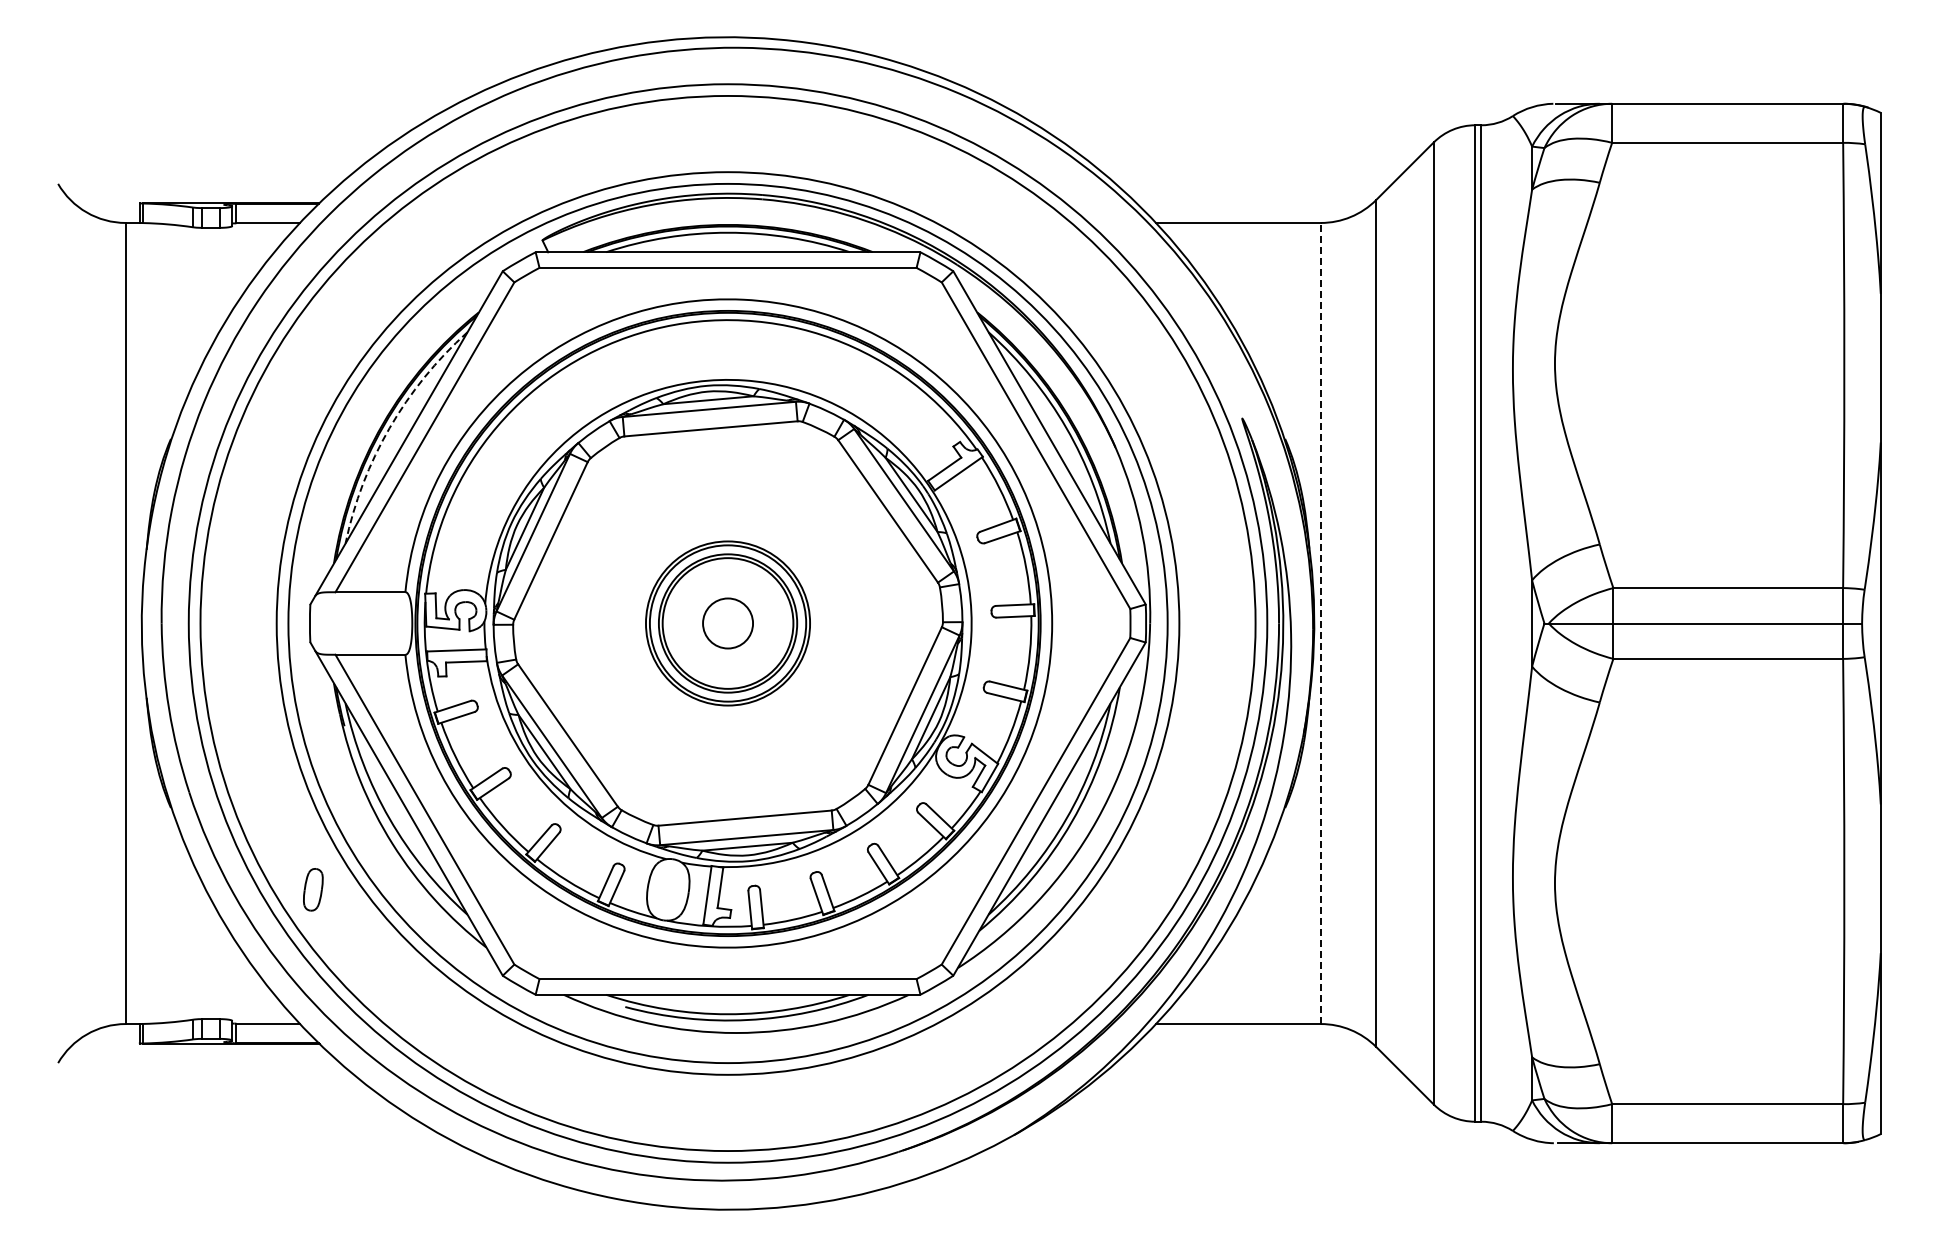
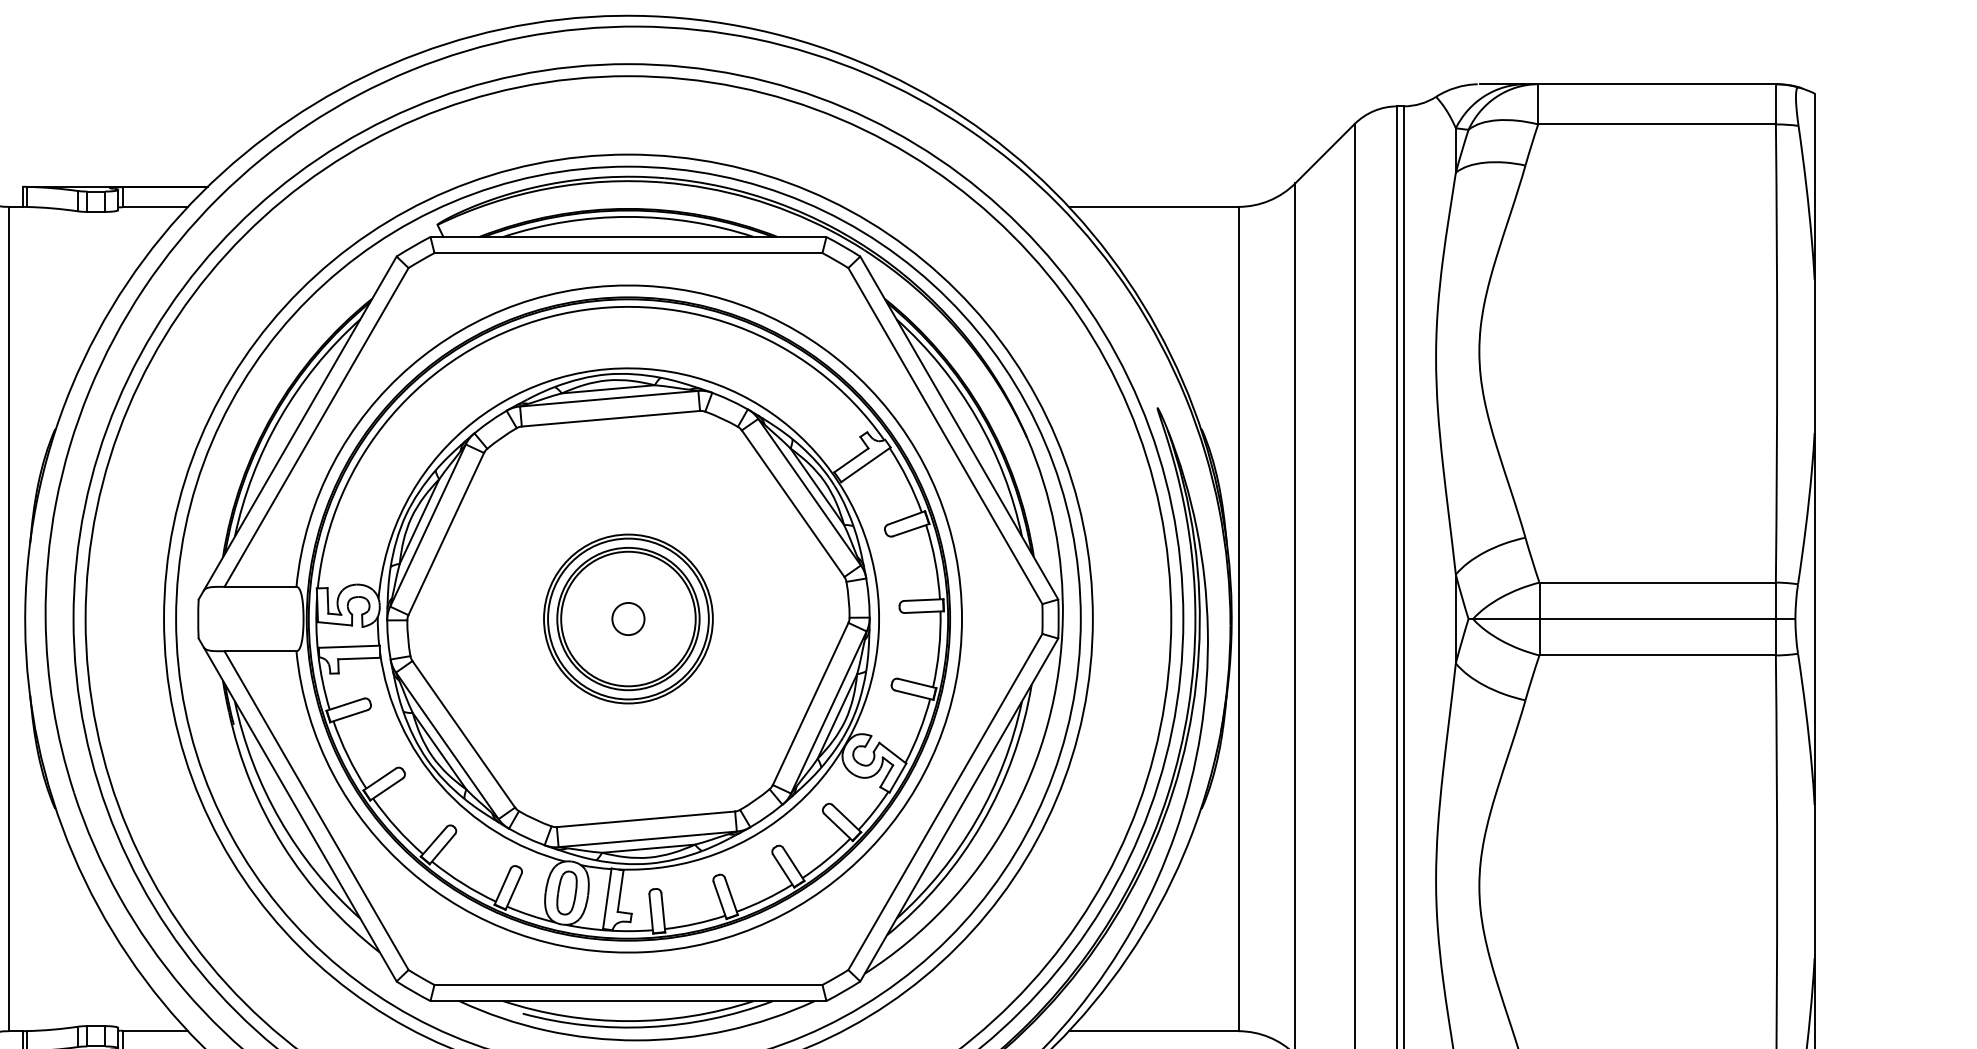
arc: (389, 428) -> (280, 418), dashed -> solid
circle: (727, 623) -> (627, 619), size x0.62
line: (1320, 623) -> (1238, 619), dashed -> solid
part: (313, 889) -> (567, 892), moved

